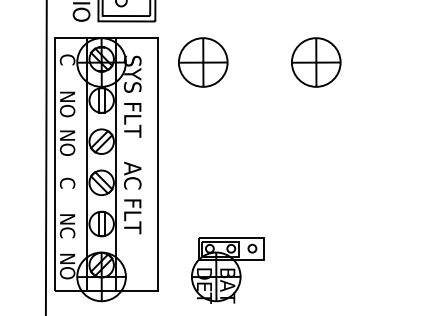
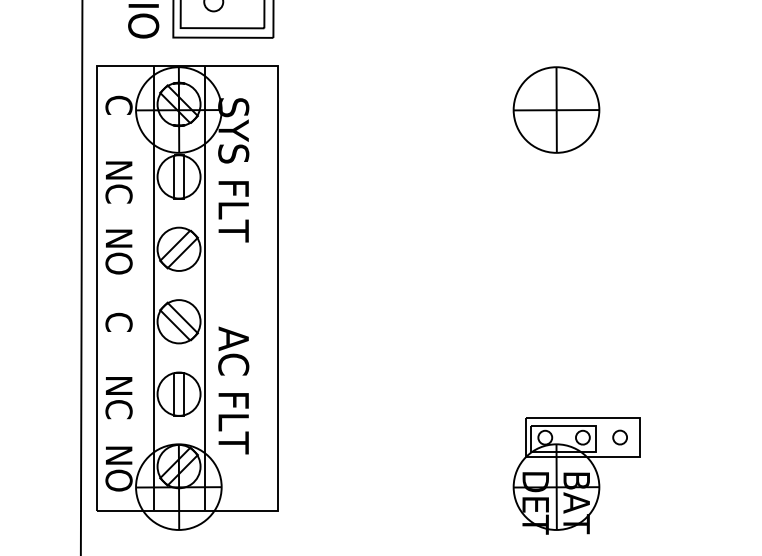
part: (203, 62) -> (358, 109), removed
text: (67, 114) -> (118, 201), NO -> NC
text: (132, 197) -> (233, 389), moved
part: (227, 270) -> (576, 475), moved

